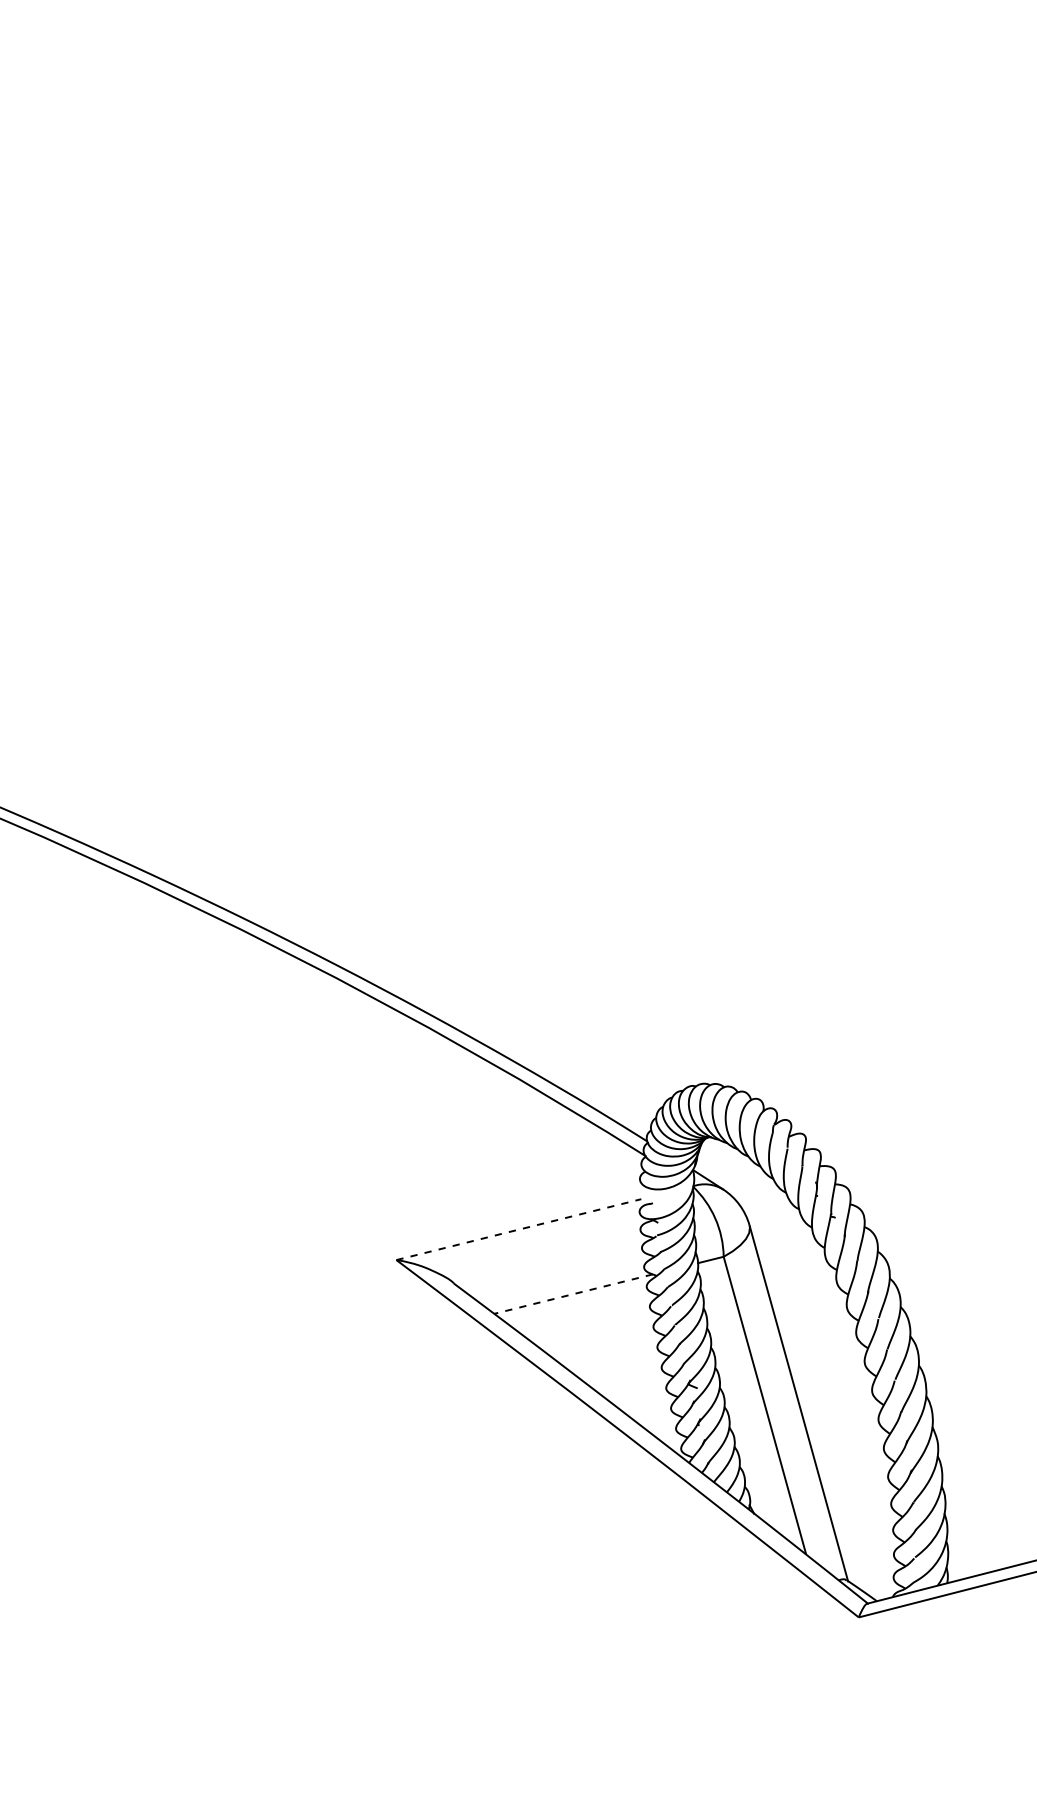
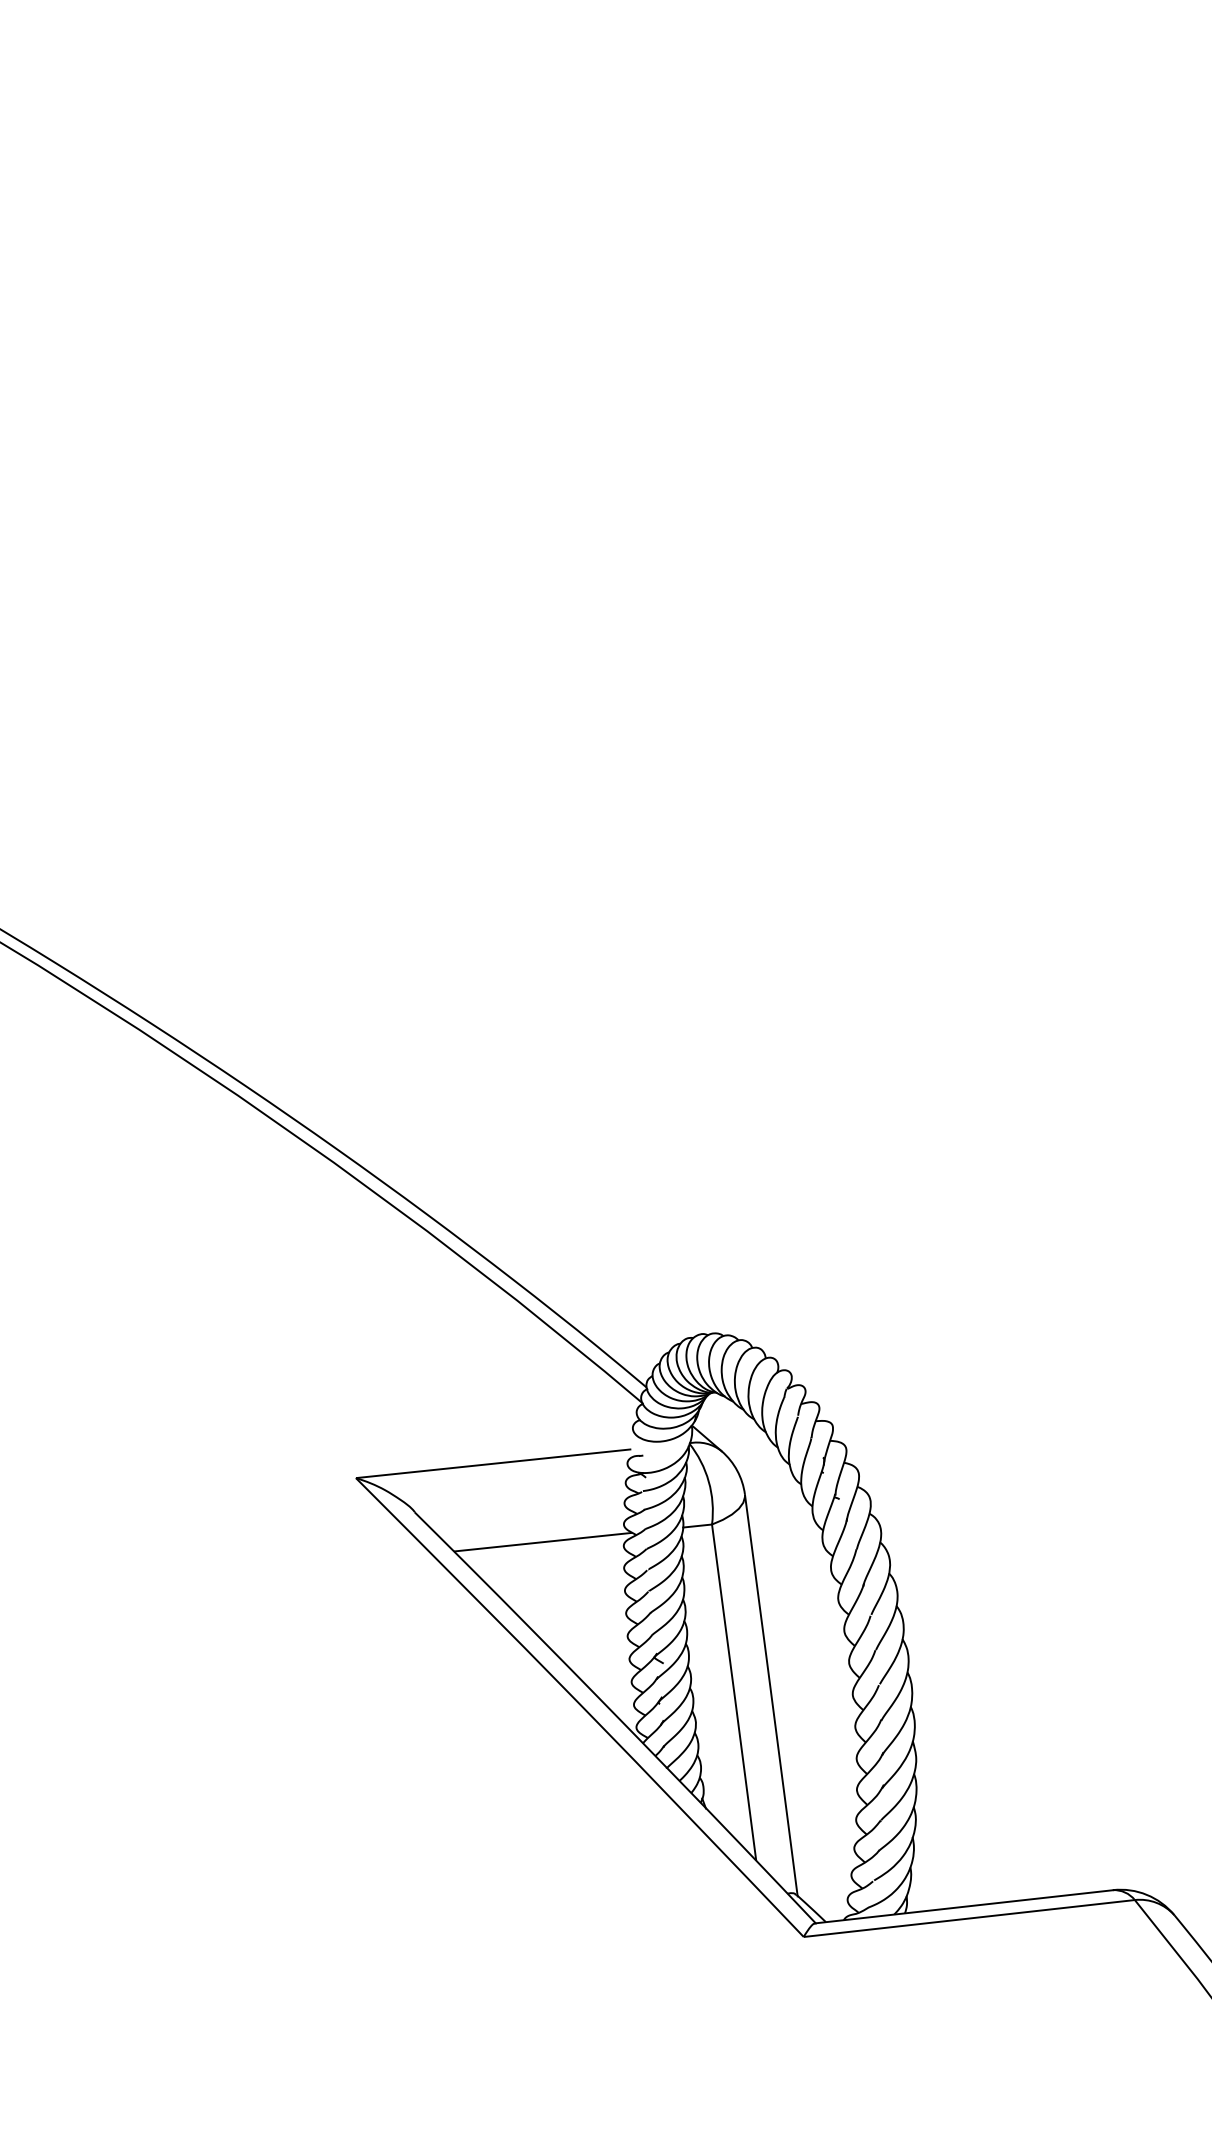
line: (518, 1229) -> (493, 1463), dashed -> solid
line: (573, 1294) -> (543, 1542), dashed -> solid

